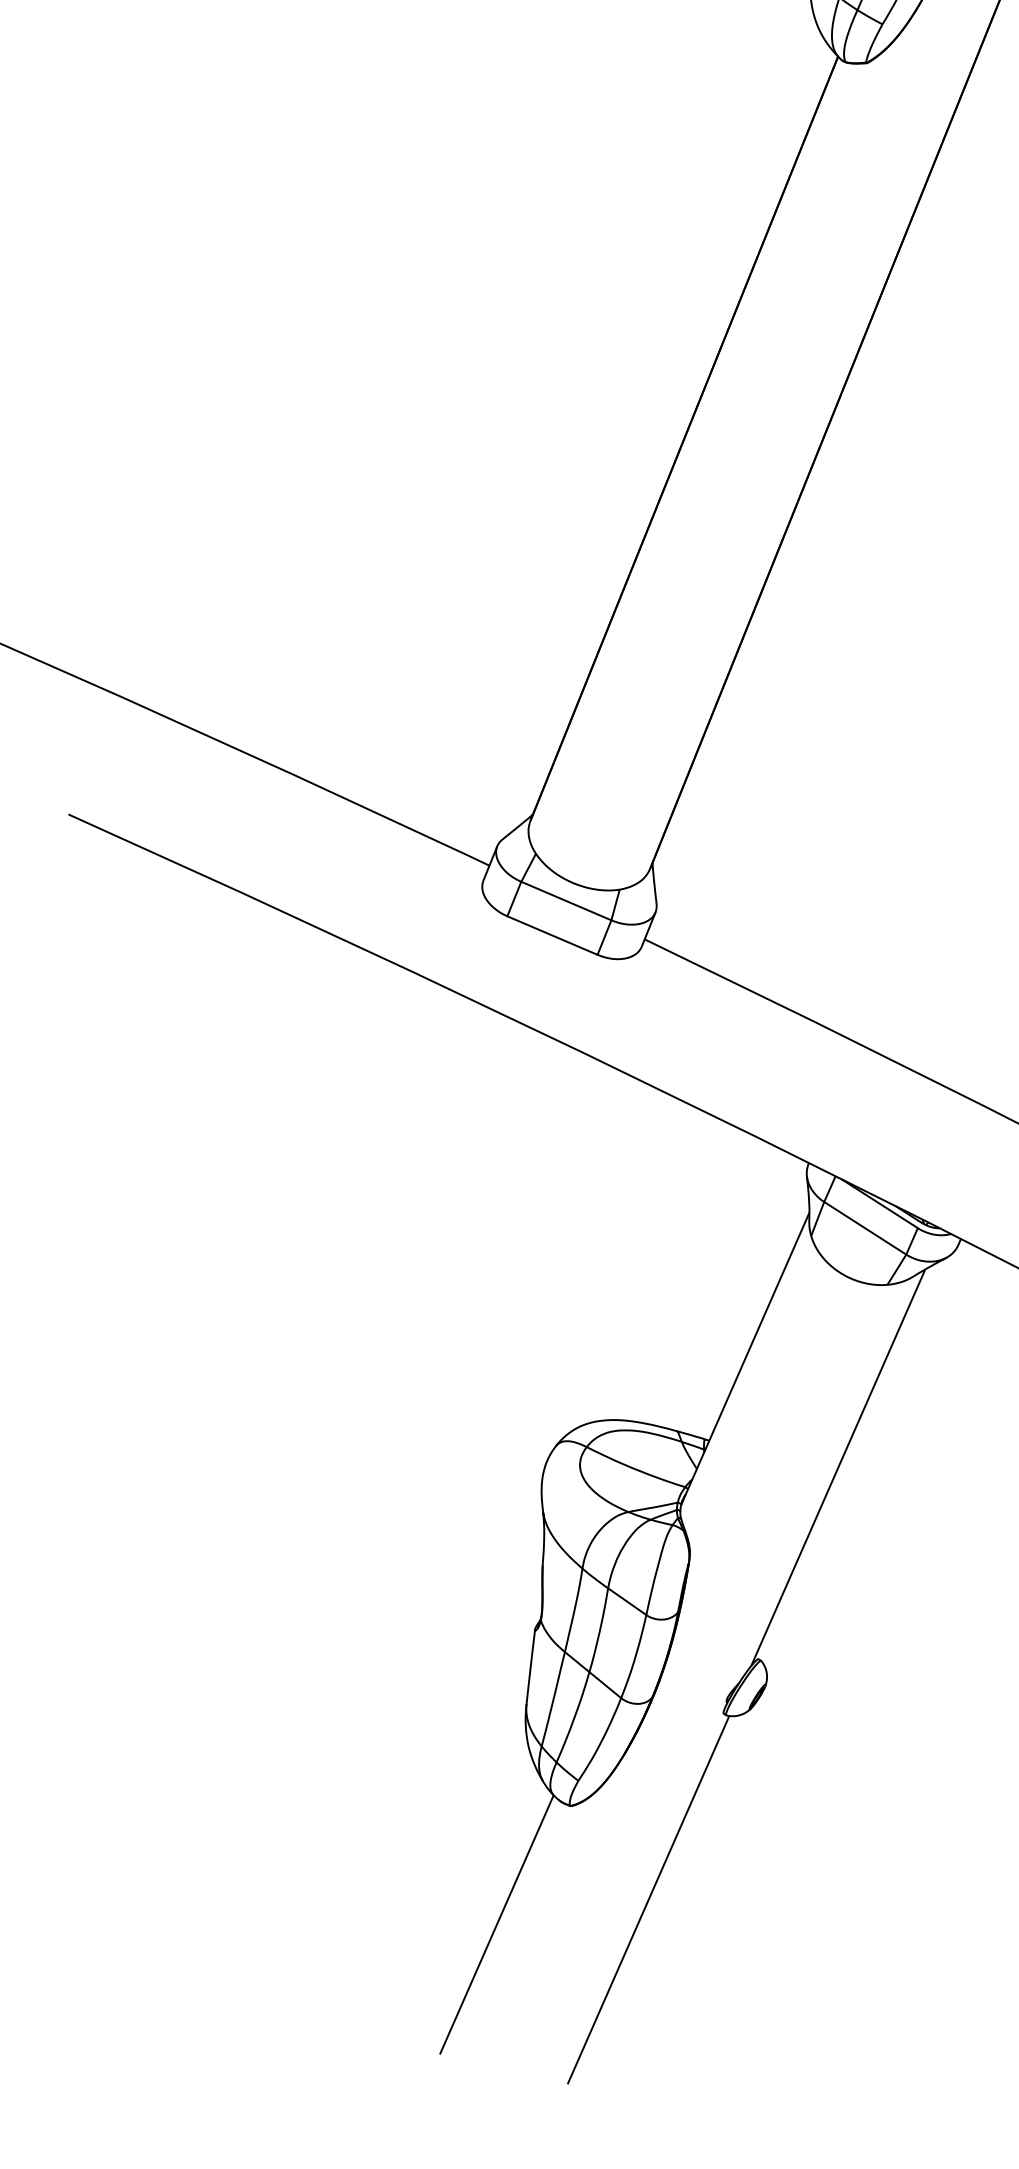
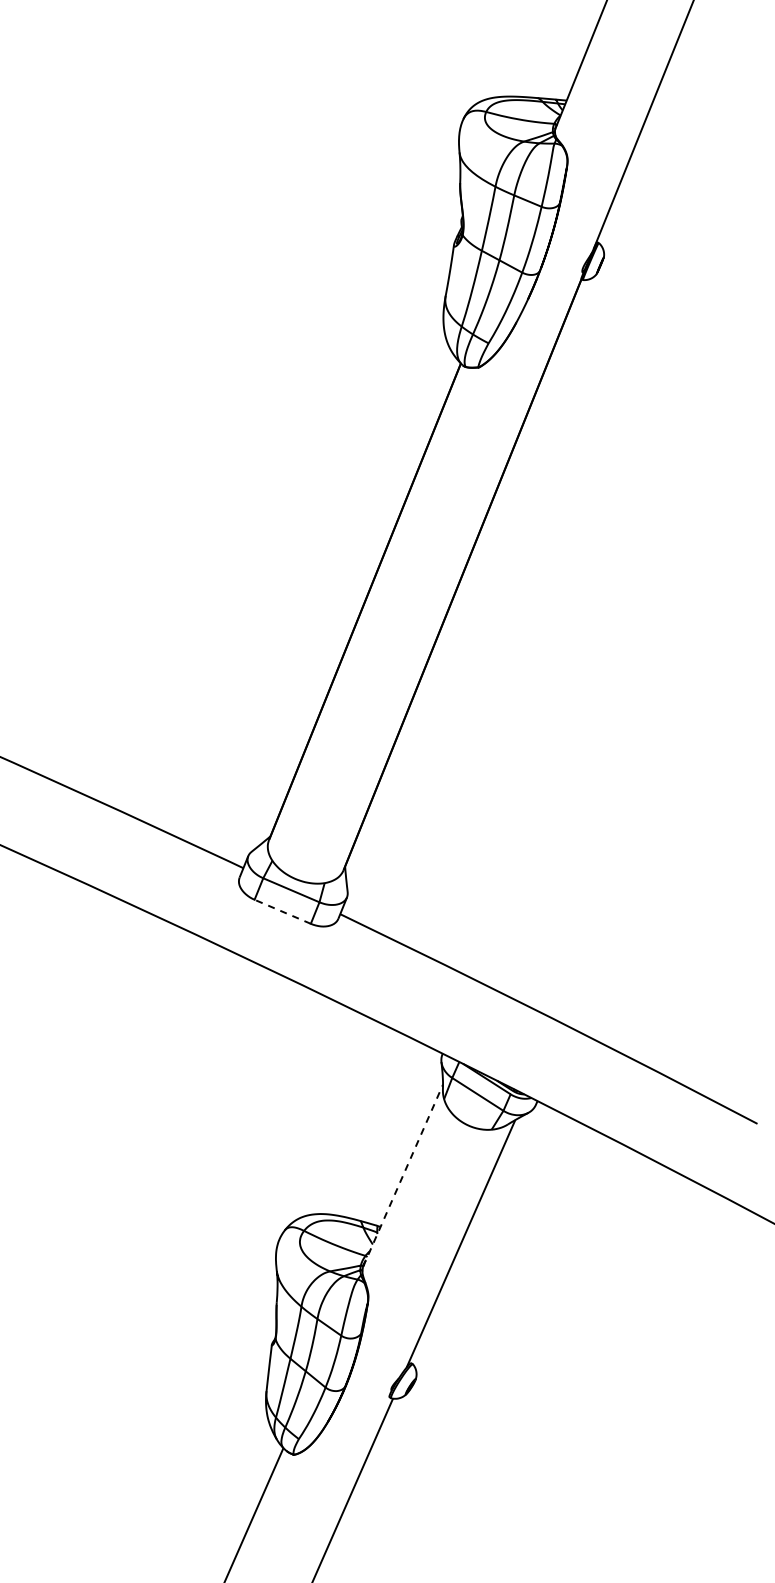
line: (552, 935) -> (282, 911), solid -> dashed
line: (746, 1358) -> (403, 1175), solid -> dashed

